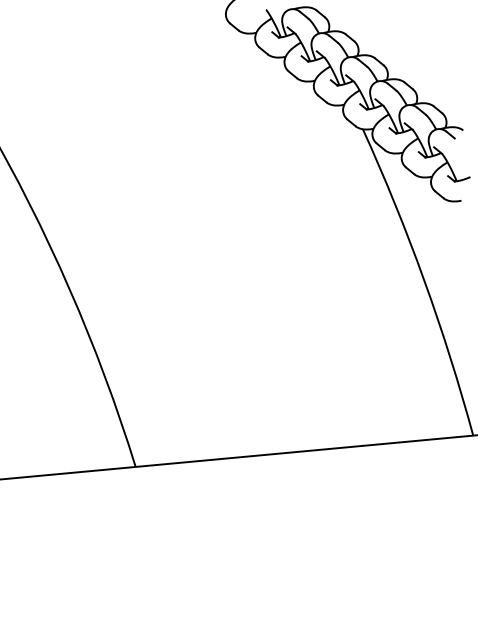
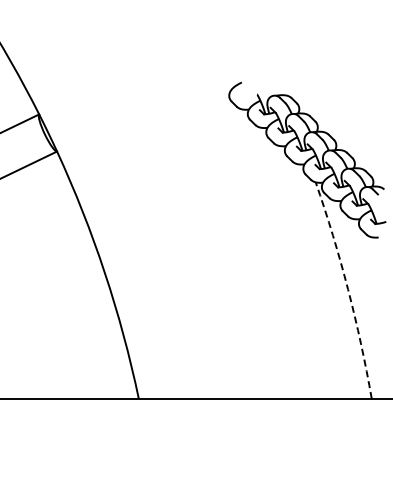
arc: (424, 280) -> (348, 289), solid -> dashed

